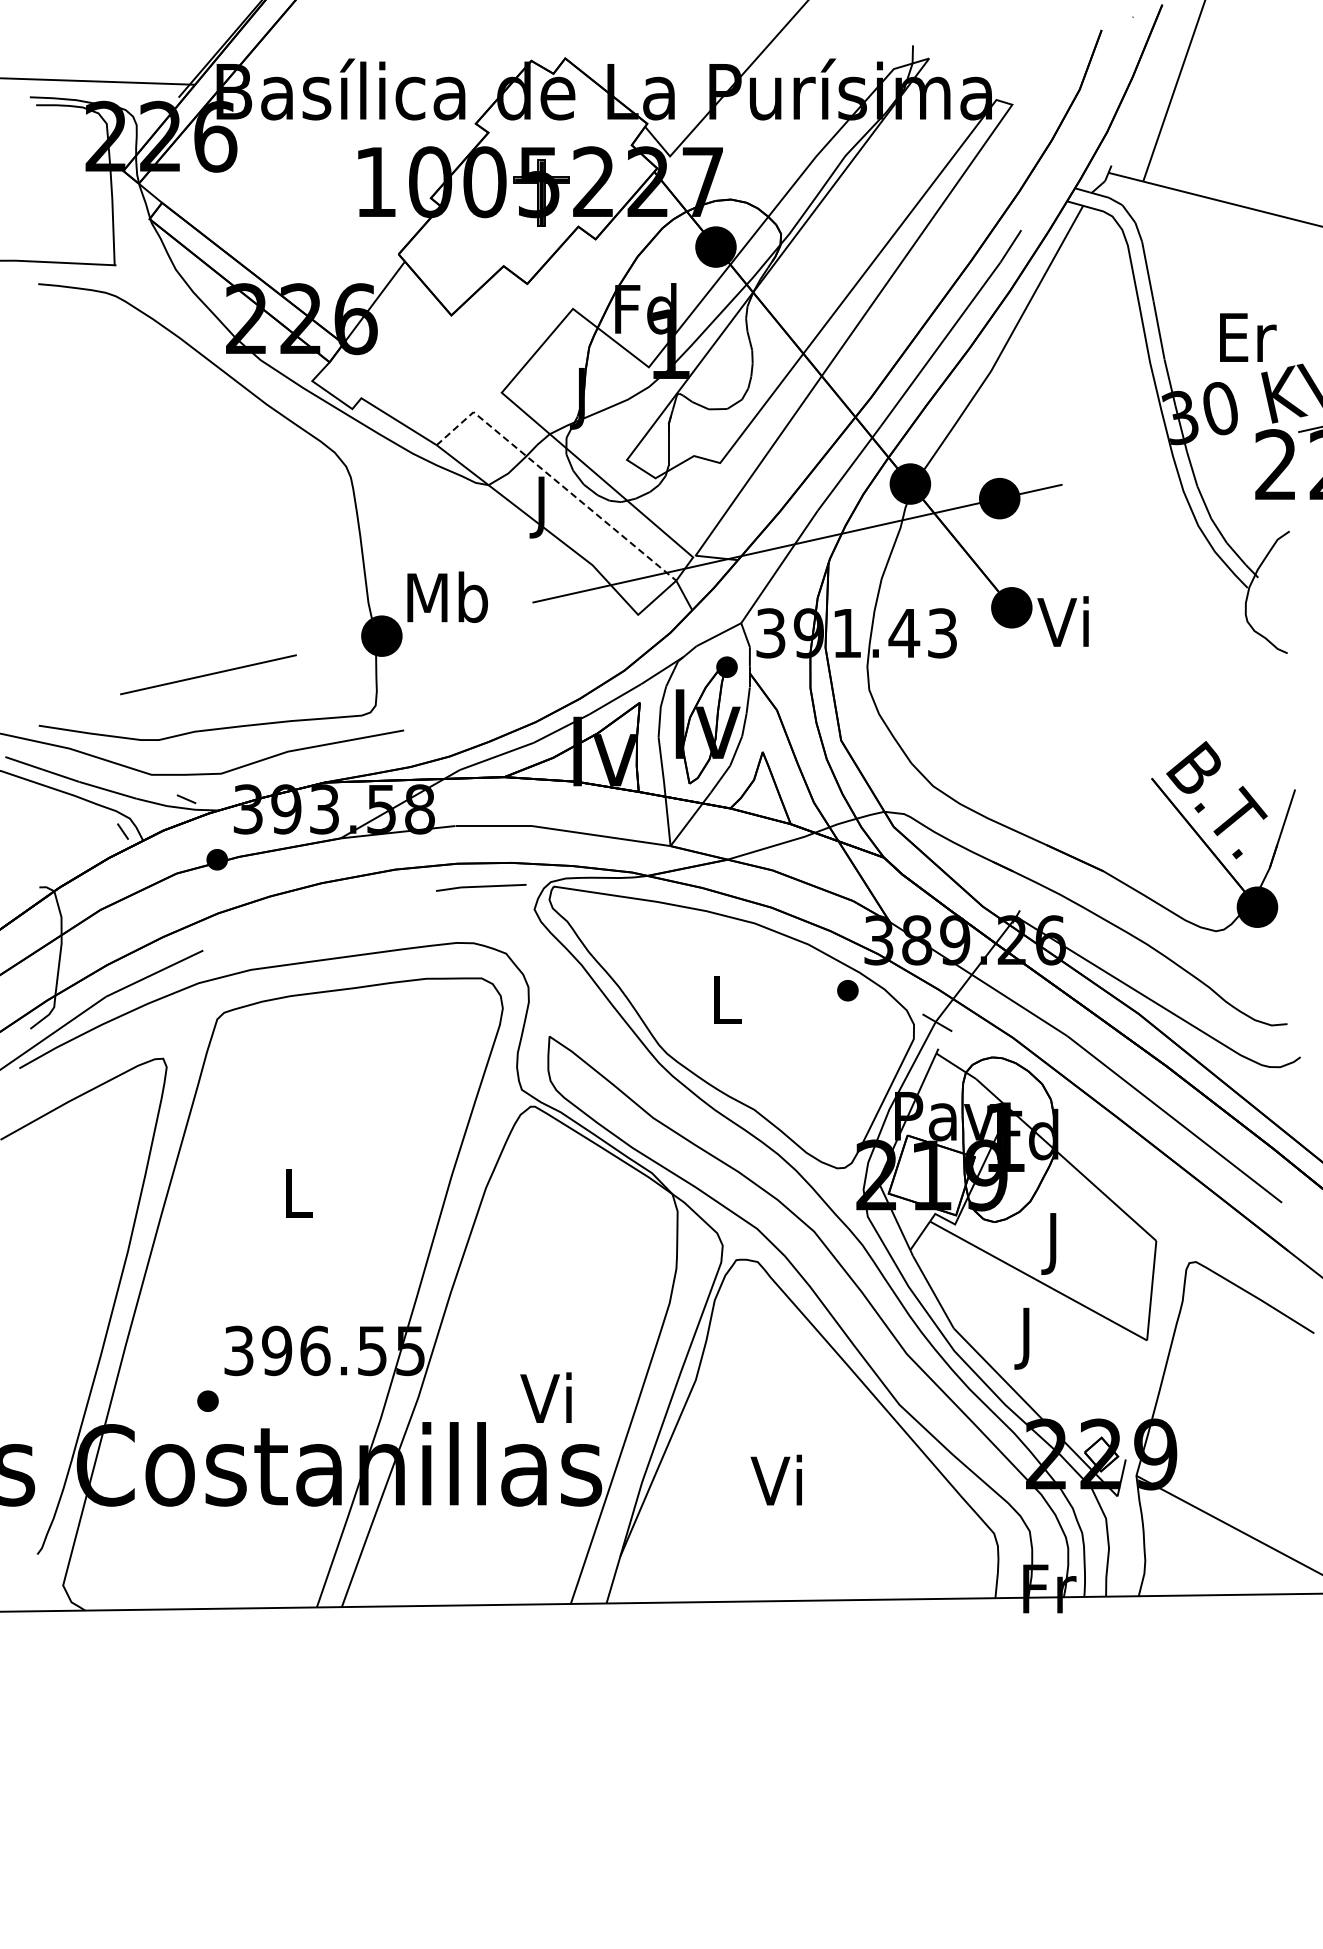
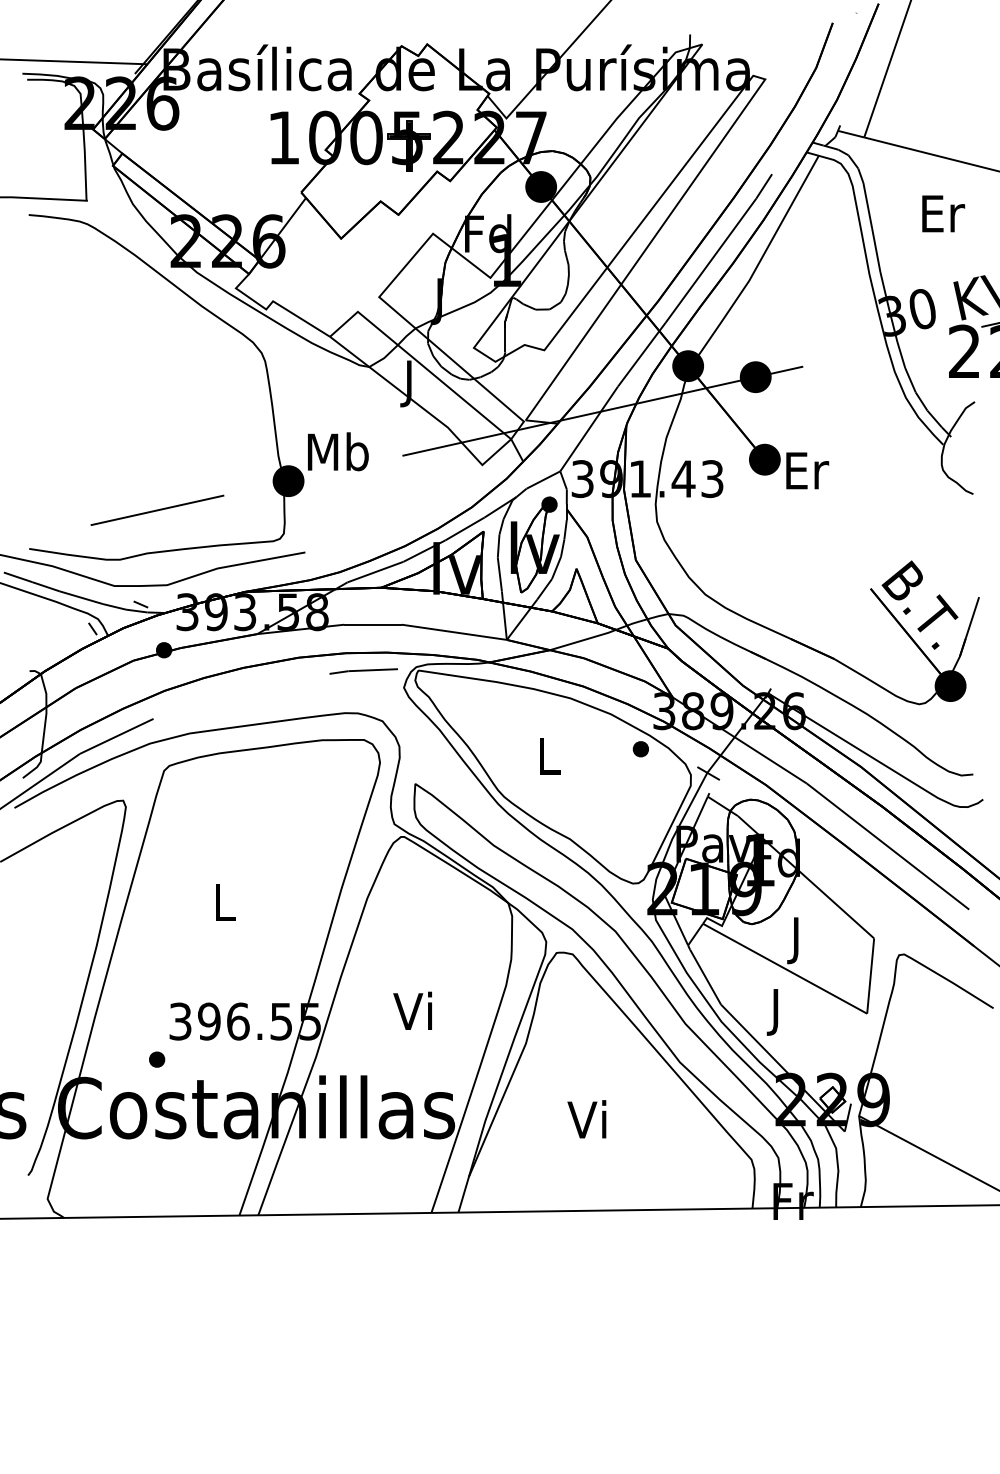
text: (1248, 337) -> (943, 213), moved
line: (555, 480) -> (419, 363), dashed -> solid
text: (1066, 621) -> (806, 470), Vi -> Er
text: (545, 1397) -> (412, 1010), moved

